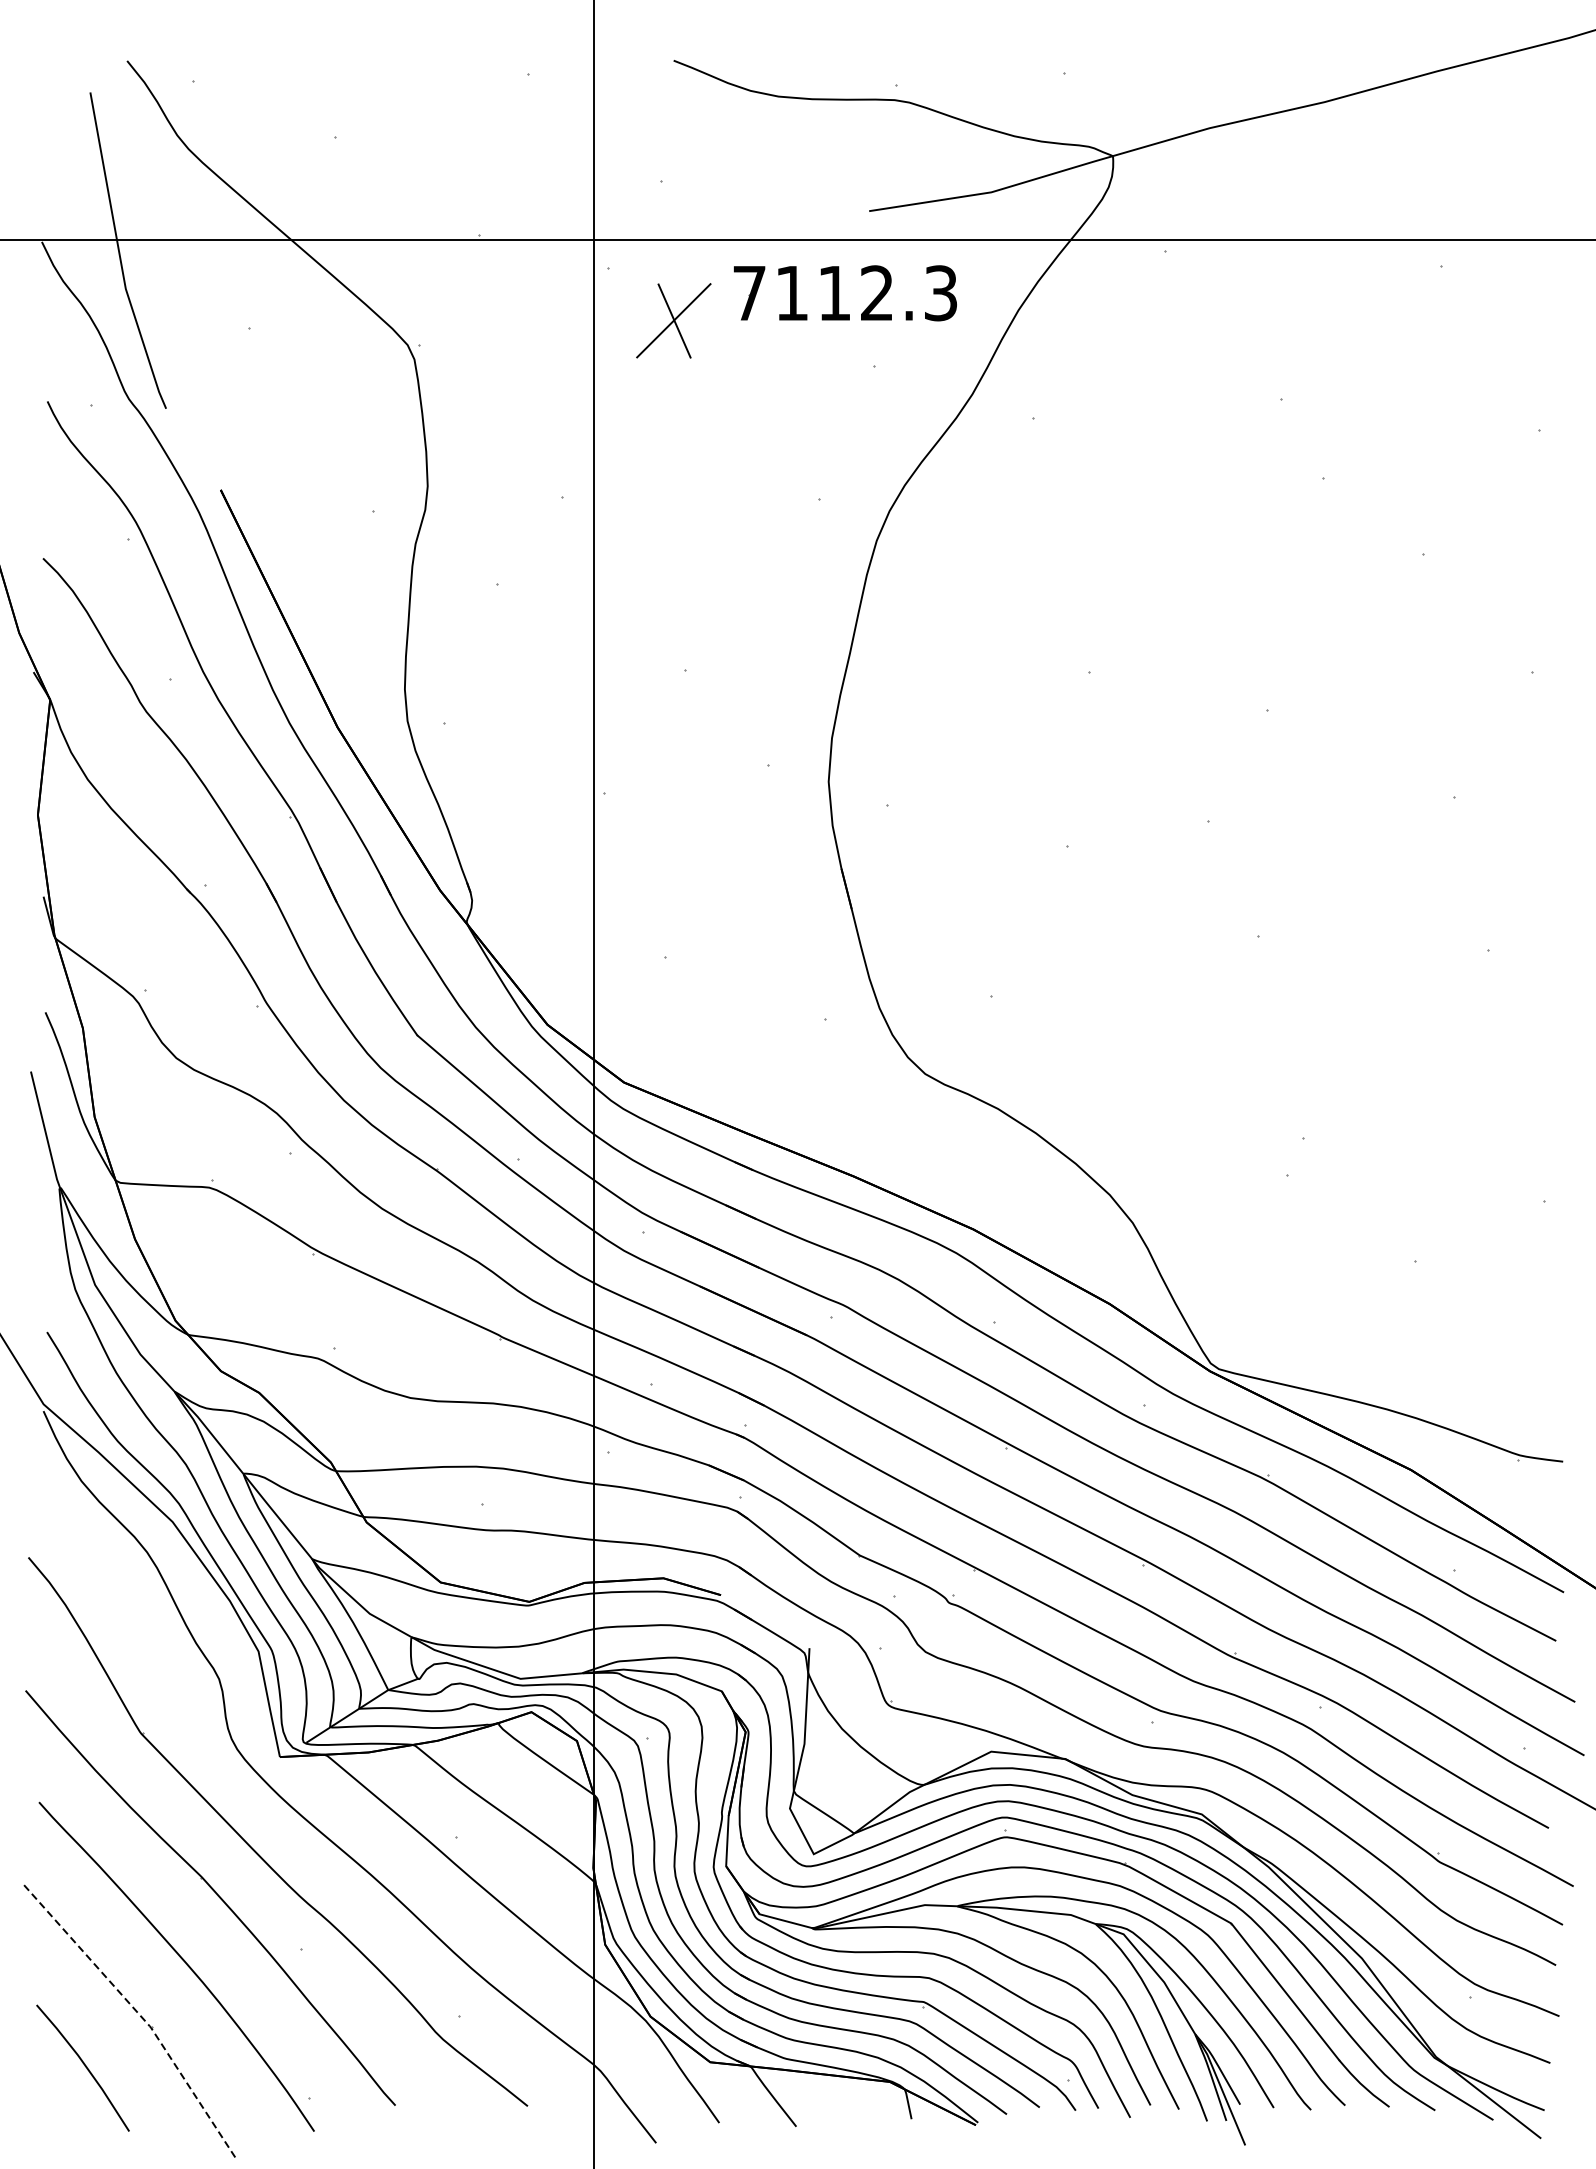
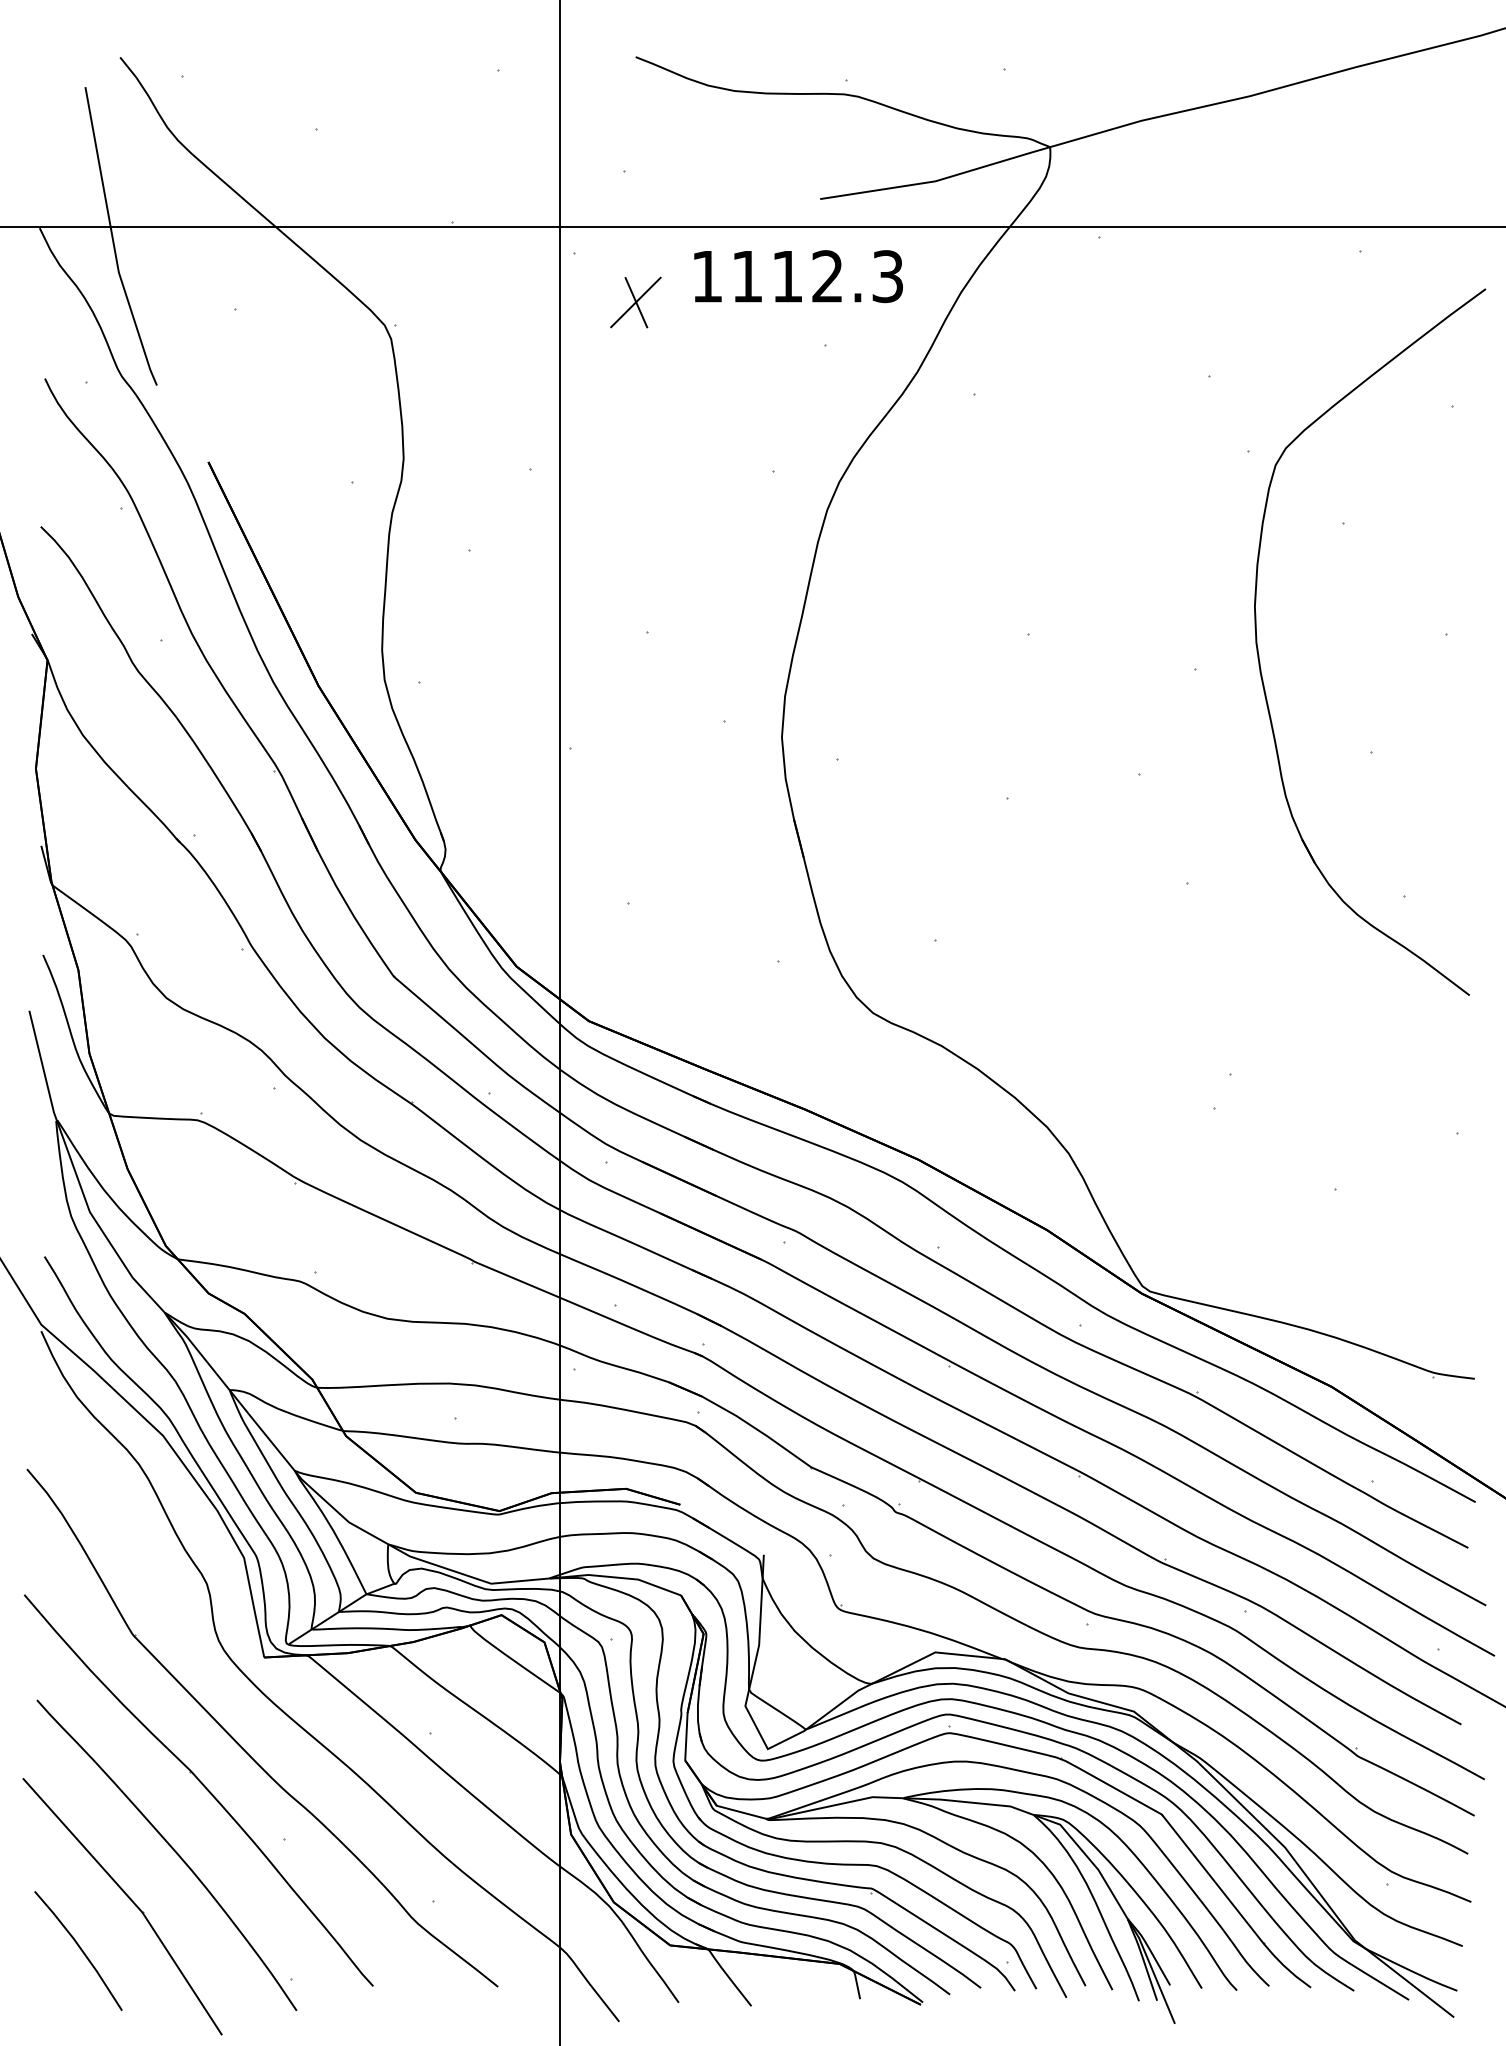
text: (749, 293) -> (707, 276), 7112.3 -> 1112.3
part: (673, 320) -> (635, 302), size x0.71
part: (1334, 694) -> (1259, 655), added
line: (139, 2014) -> (131, 1900), dashed -> solid

